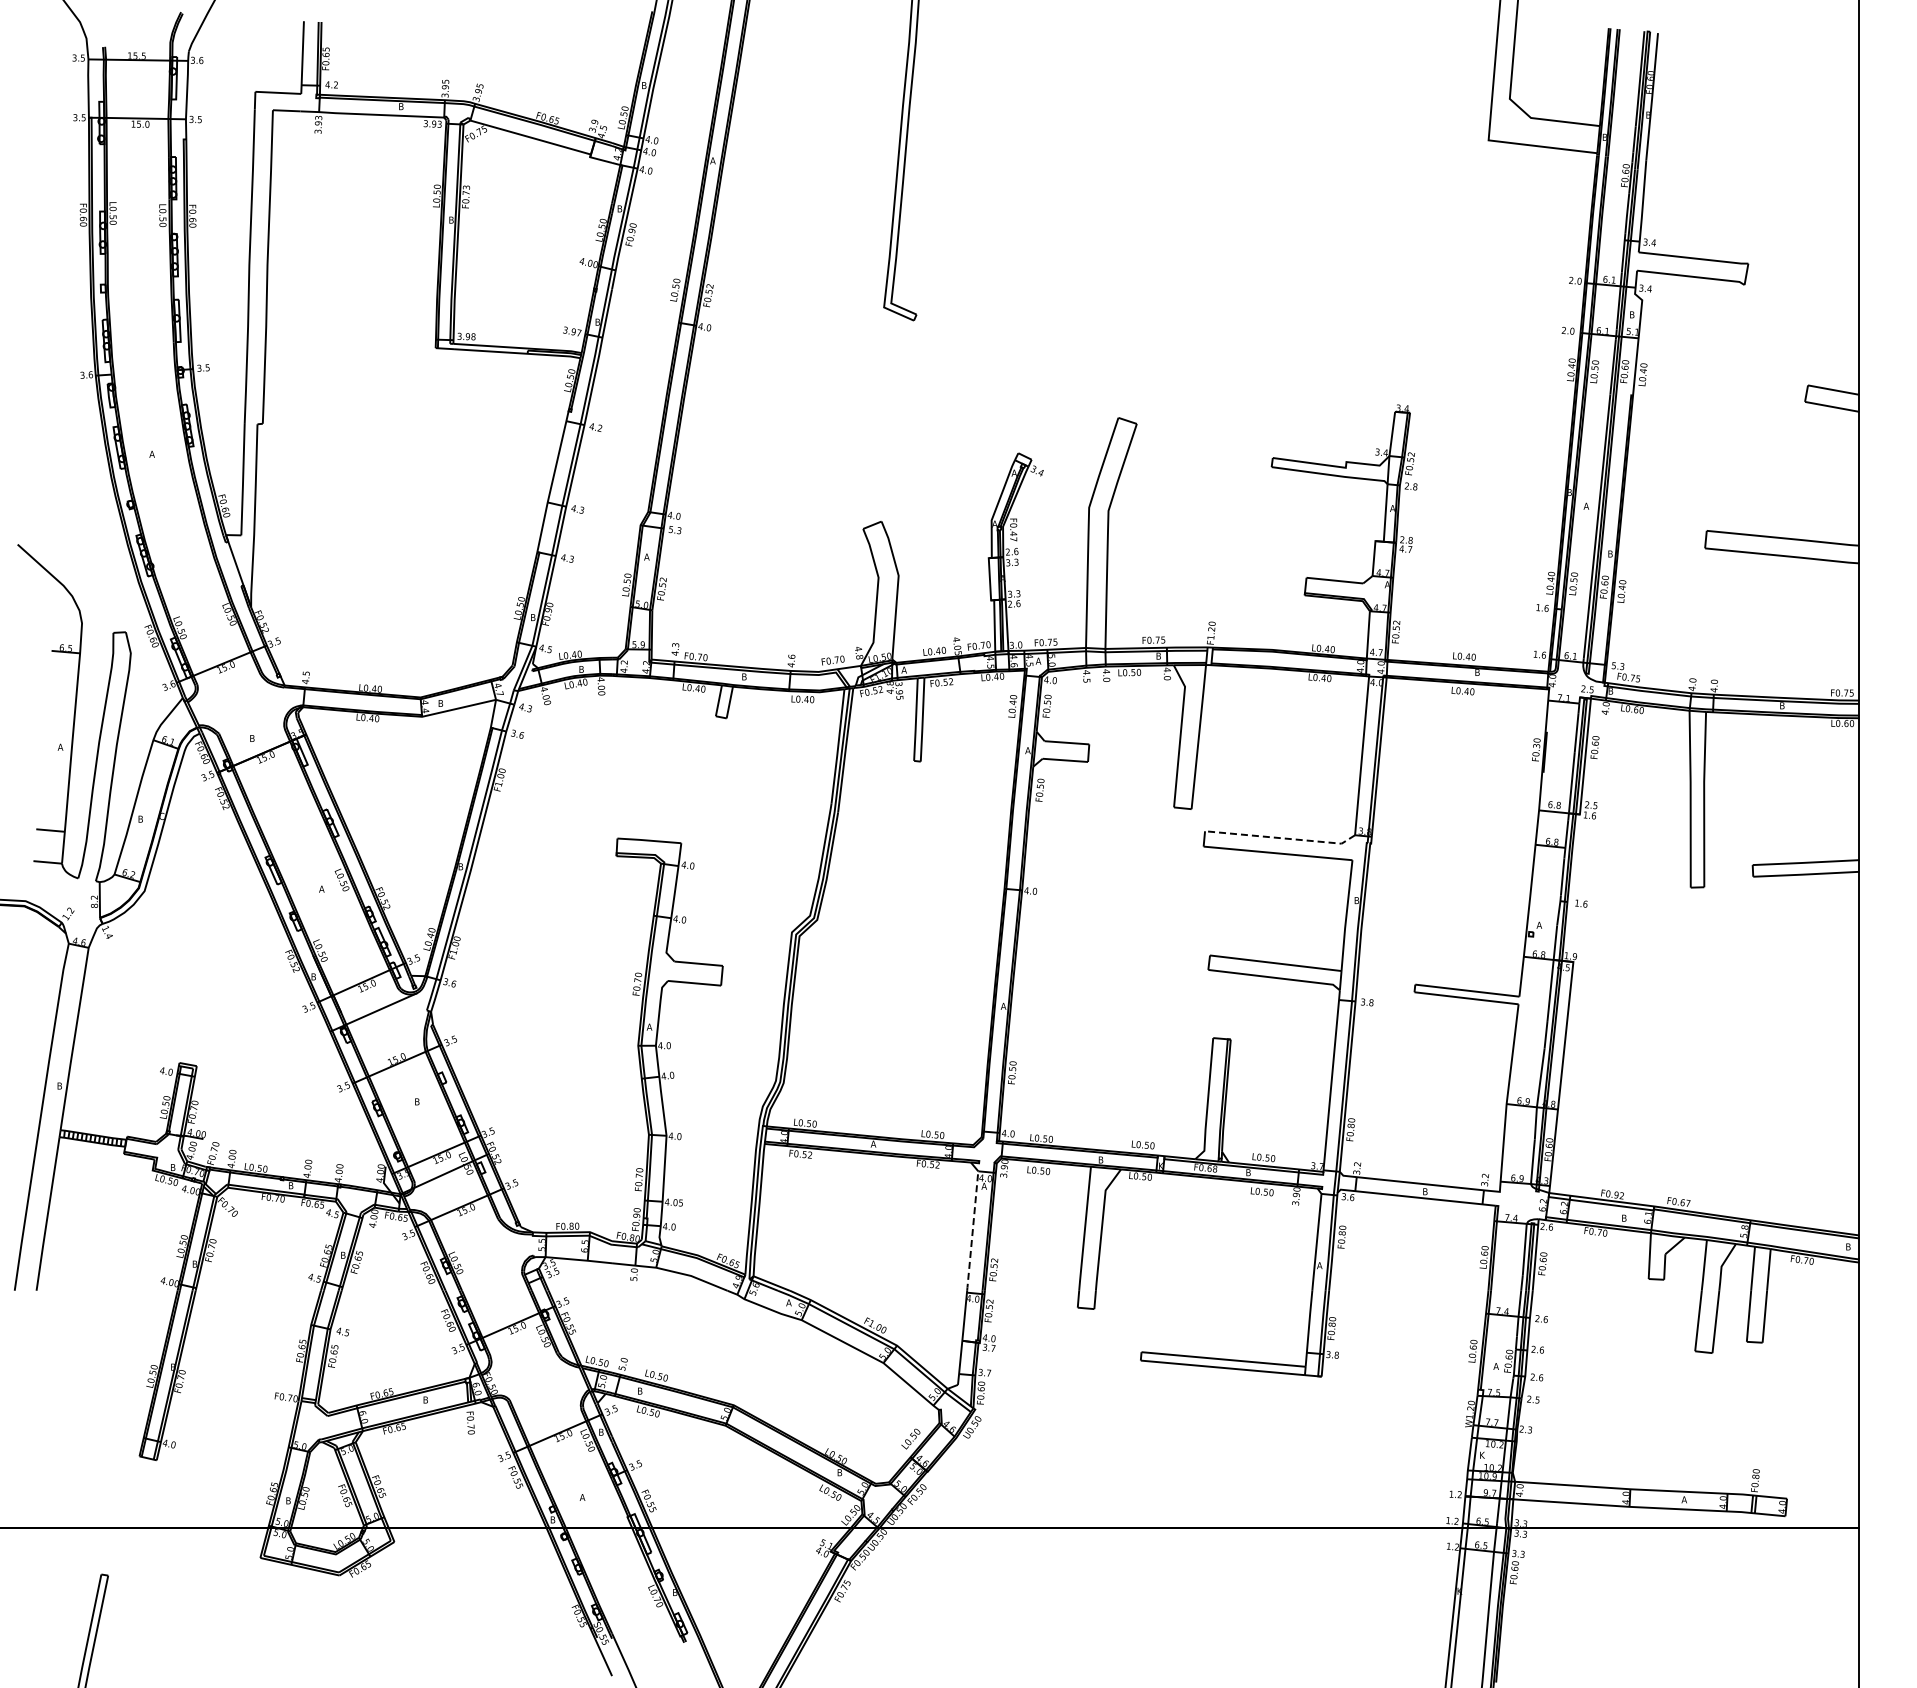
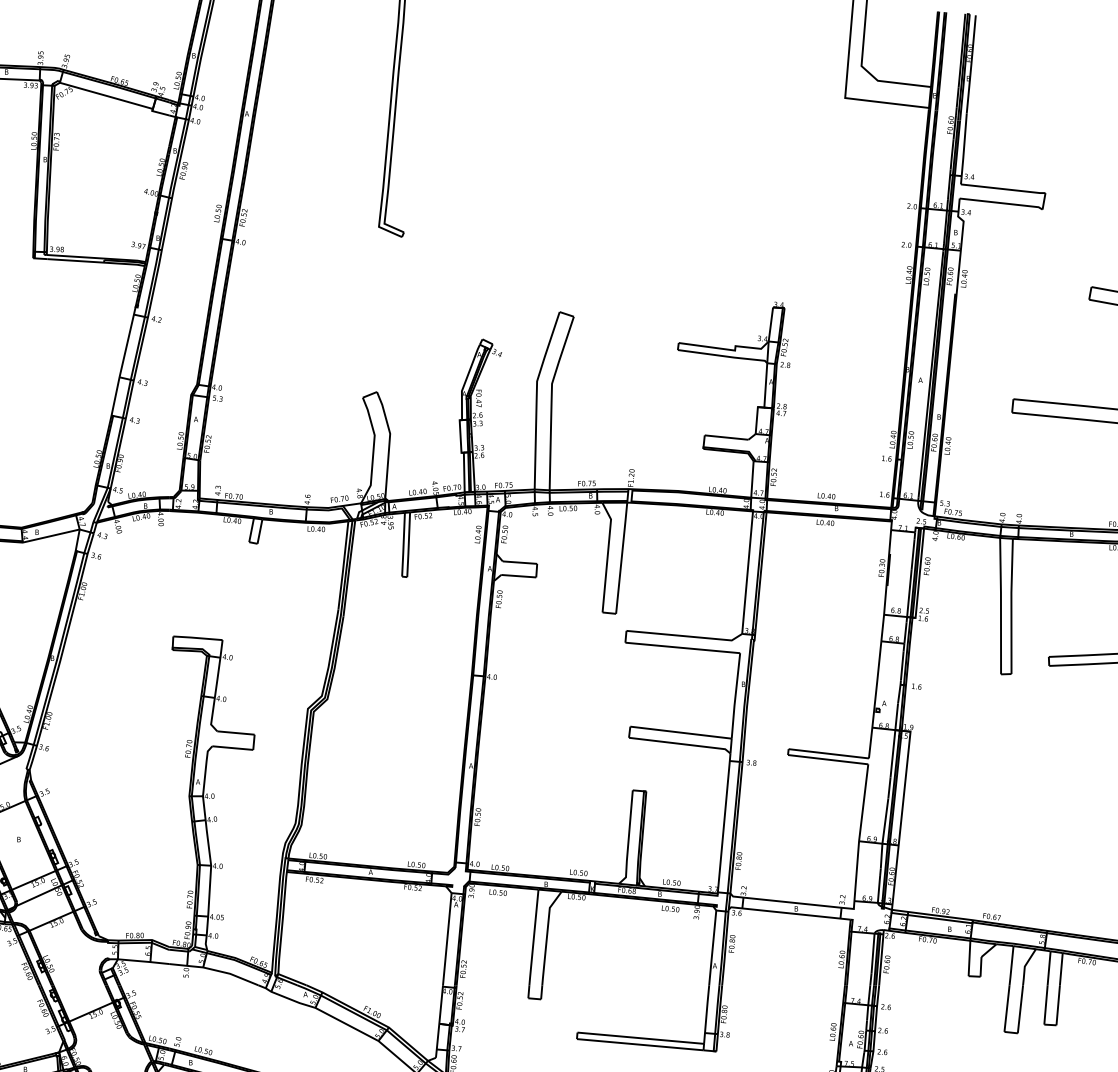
line: (1281, 838) -> (685, 636), dashed -> solid
line: (972, 1232) -> (447, 940), dashed -> solid

